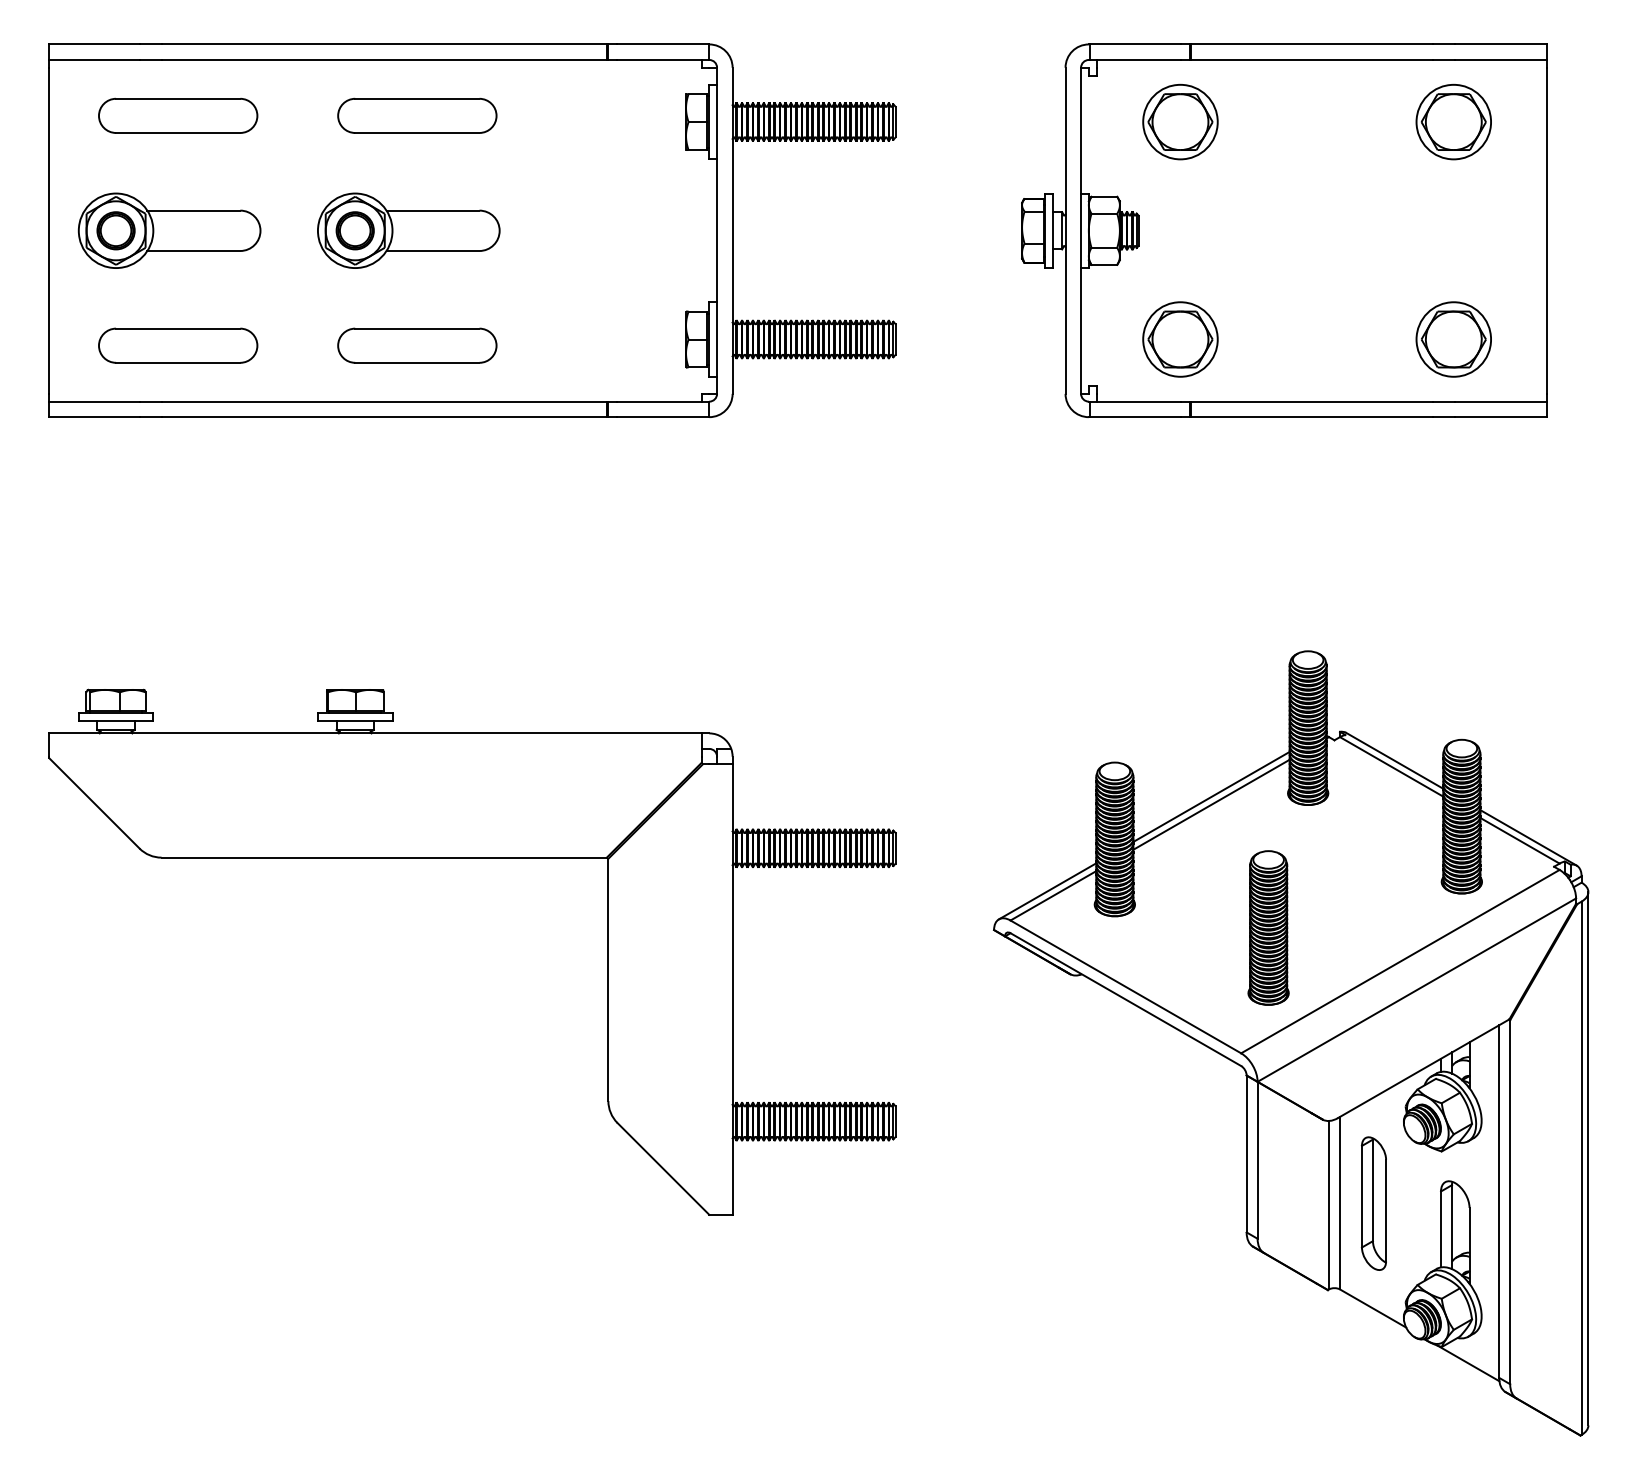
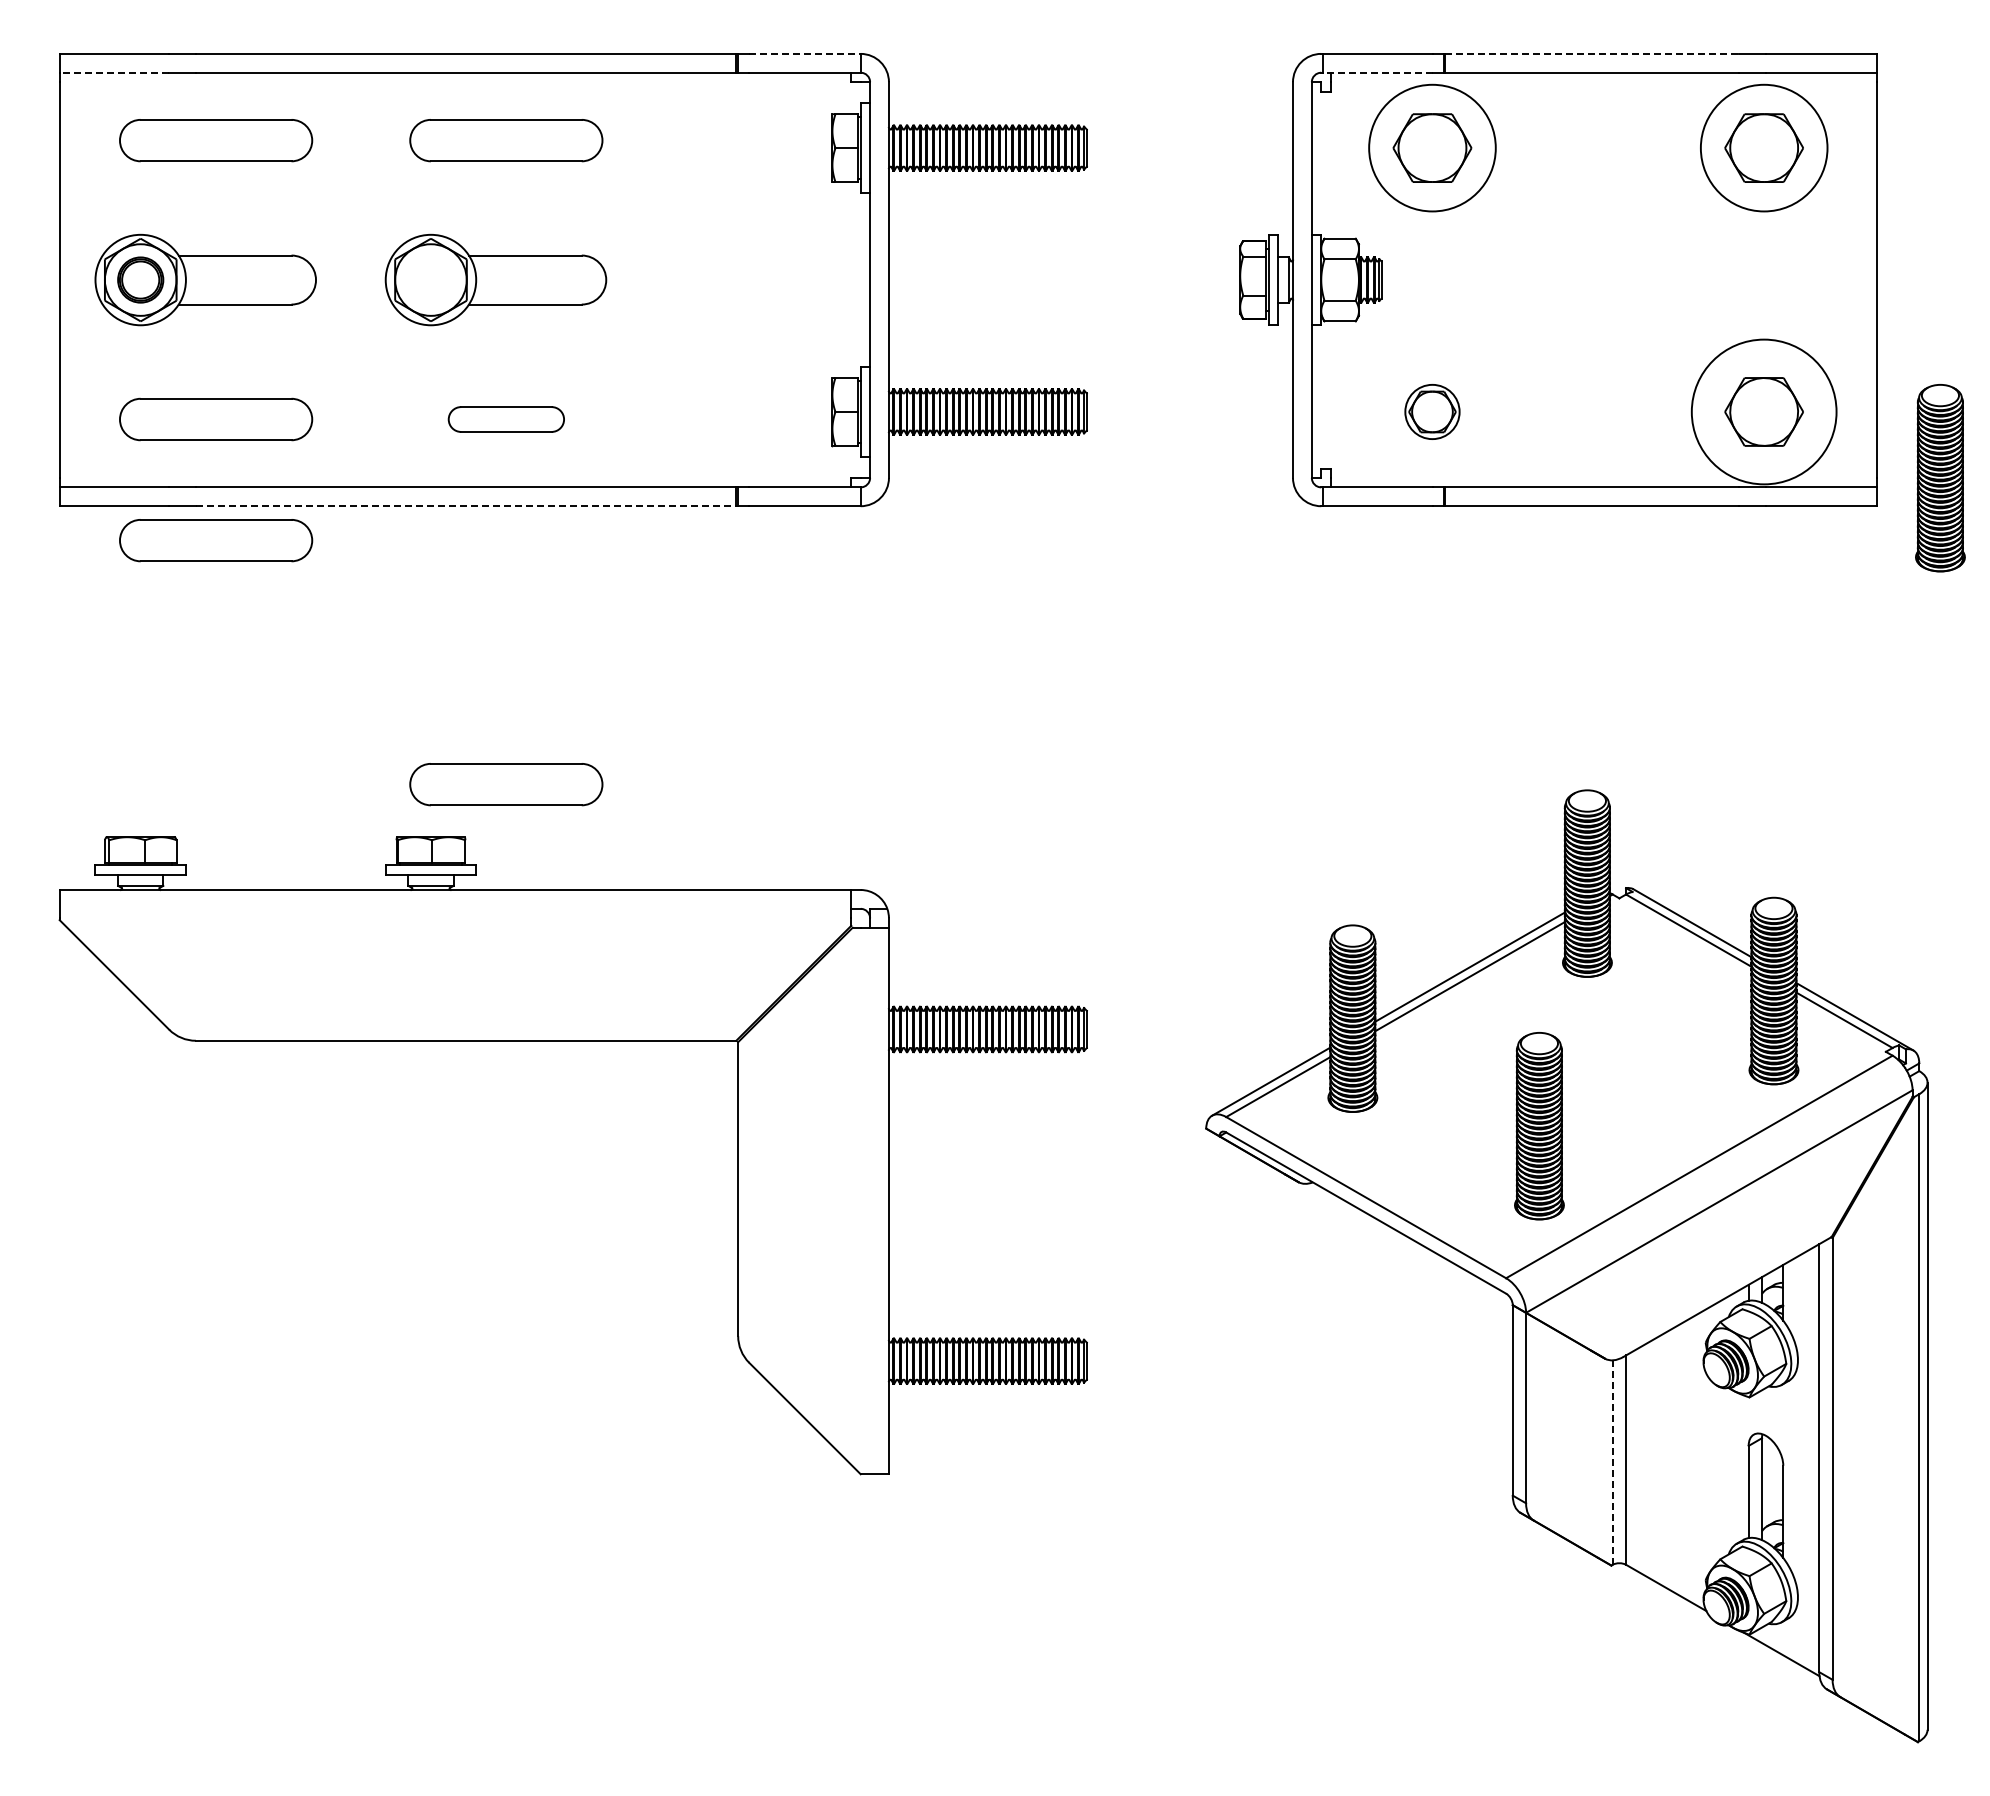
line: (663, 44) -> (804, 53), solid -> dashed
line: (1312, 44) -> (1592, 53), solid -> dashed
line: (94, 59) -> (114, 72), solid -> dashed
line: (1135, 59) -> (1377, 72), solid -> dashed
circle: (1180, 121) -> (1432, 147), size x1.4
circle: (1453, 121) -> (1763, 147), size x1.4
part: (354, 230) -> (430, 279), removed
part: (1180, 339) -> (1432, 411), size x0.6
circle: (1453, 339) -> (1763, 411), size x1.6
part: (417, 345) -> (506, 419), size x0.6
part: (1599, 394) -> (1940, 478), added
line: (384, 417) -> (466, 506), solid -> dashed
part: (178, 445) -> (216, 540), added
part: (417, 646) -> (506, 784), added
part: (1373, 1203) -> (1666, 1460), removed
line: (1328, 1205) -> (1612, 1463), solid -> dashed

